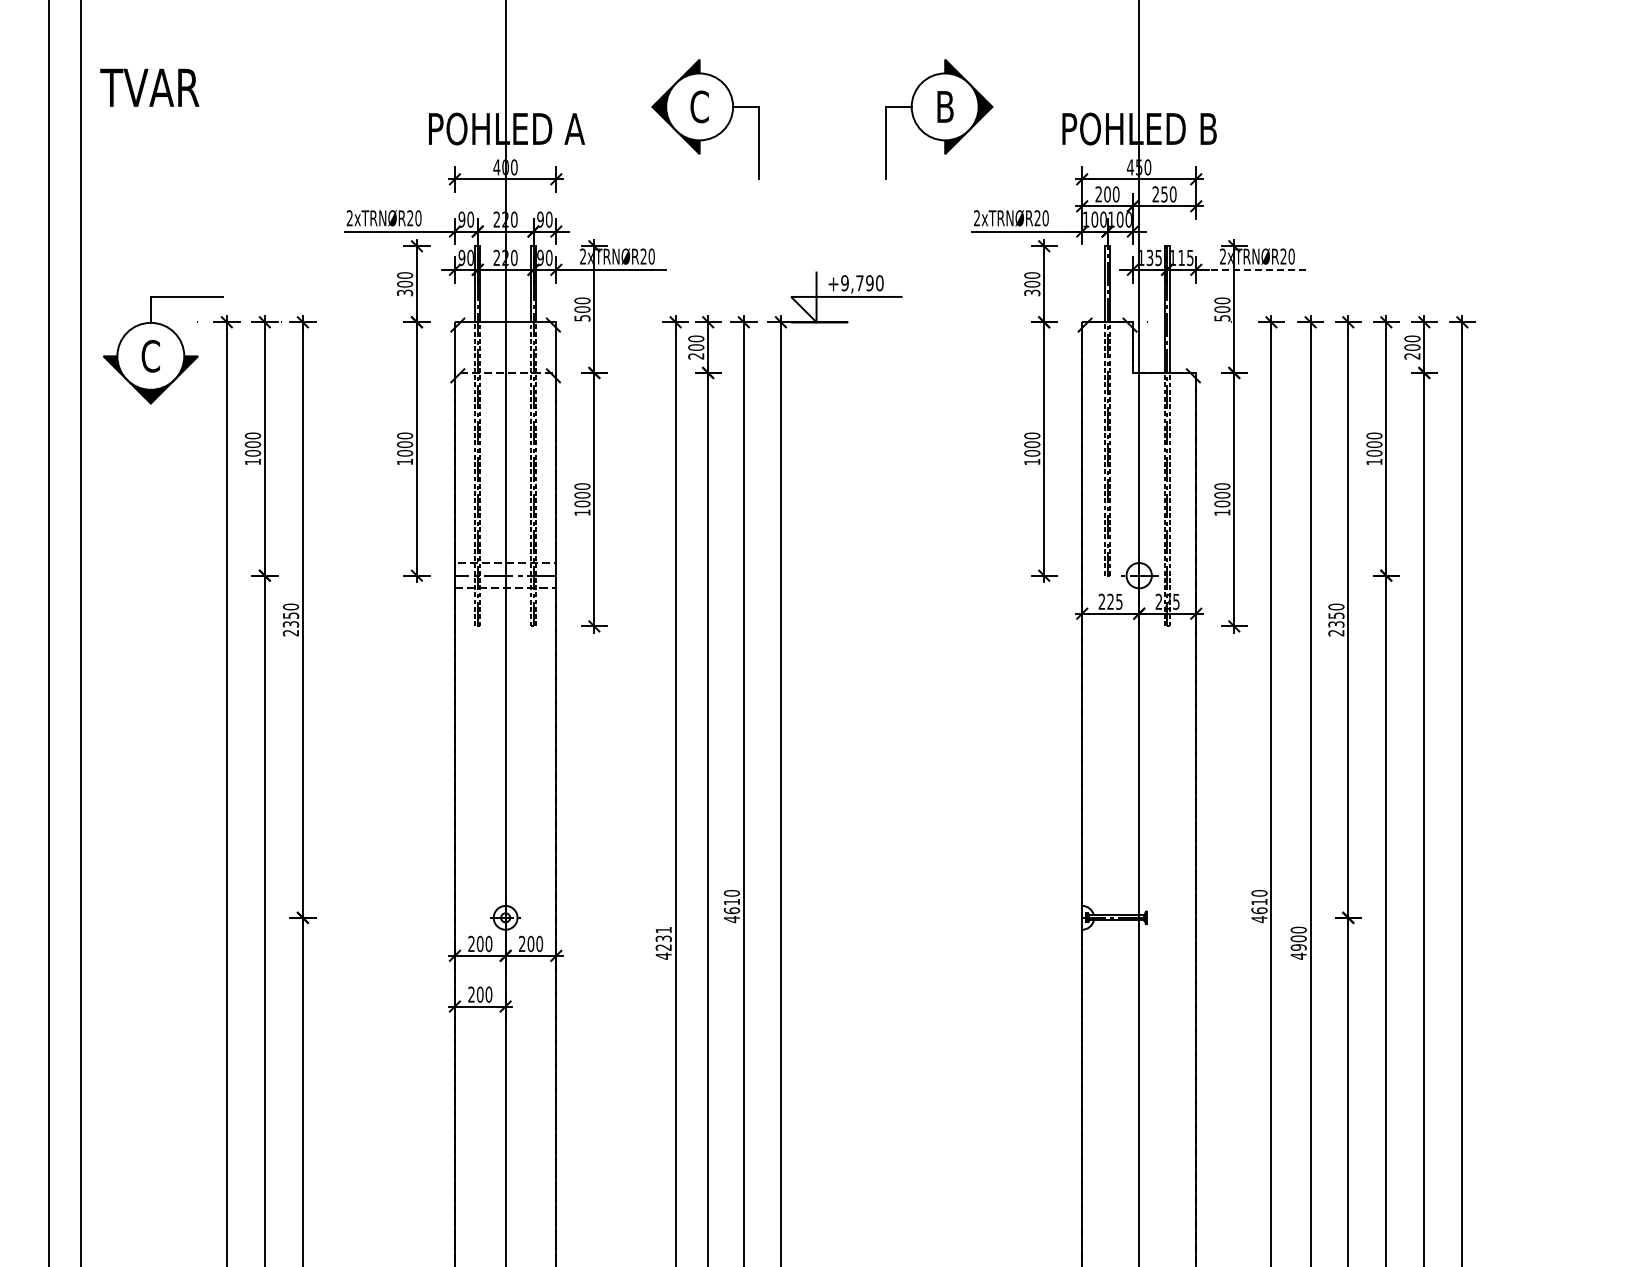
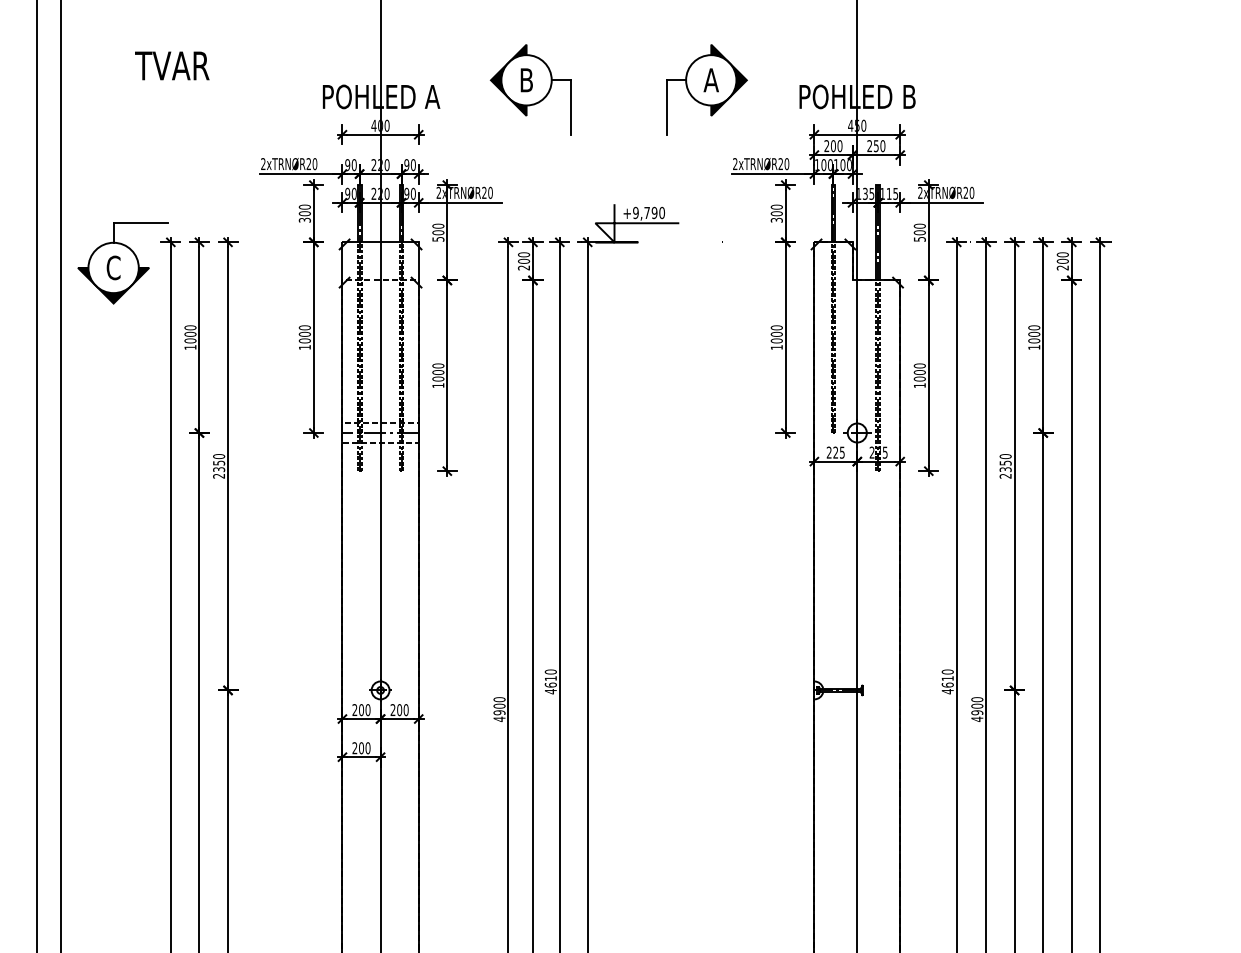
text: (149, 87) -> (172, 65), moved
text: (699, 106) -> (526, 79), C -> B
text: (944, 106) -> (710, 79), B -> A
line: (1250, 269) -> (941, 202), dashed -> solid
text: (663, 938) -> (499, 705), 4231 -> 4900

